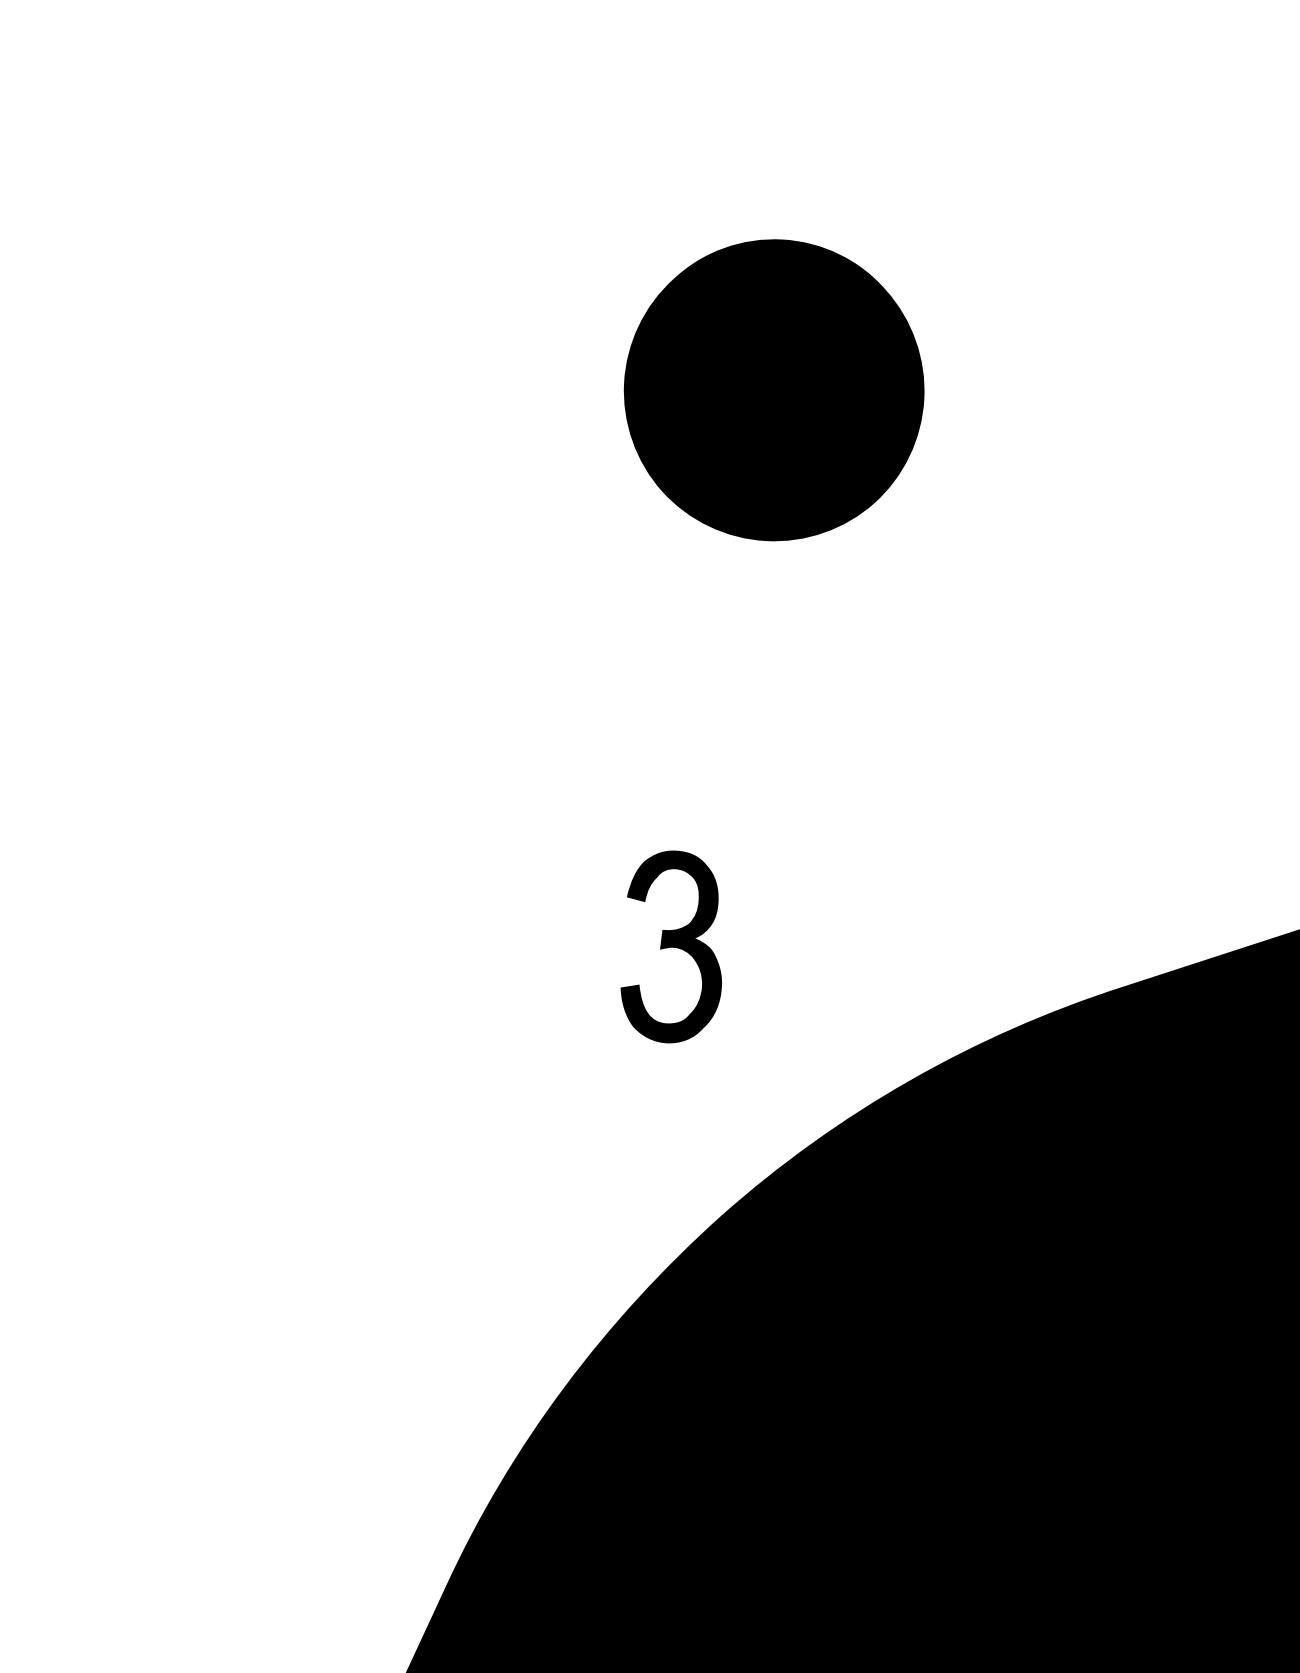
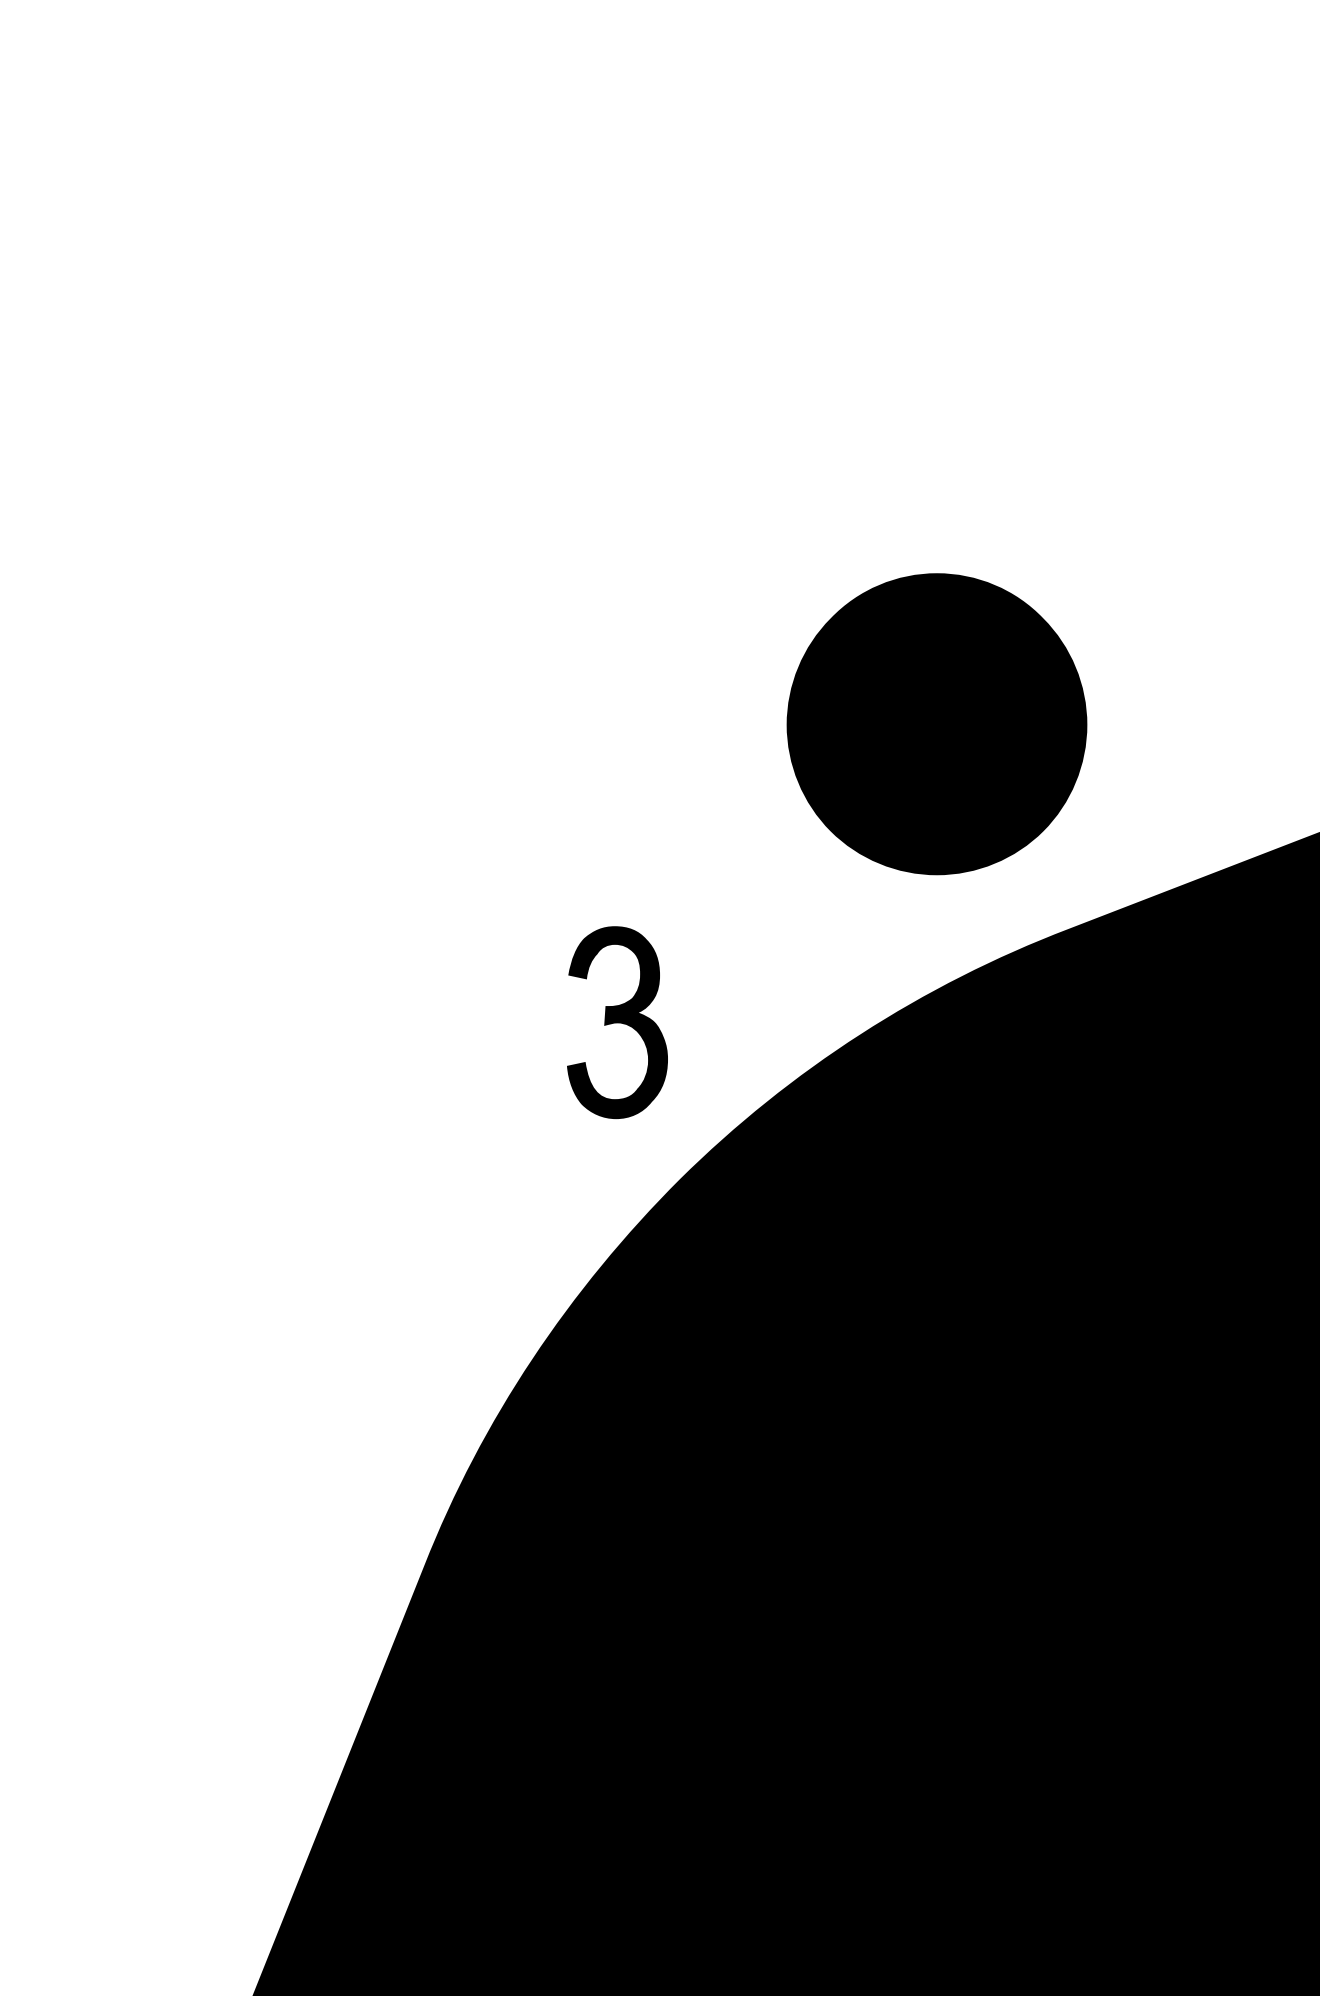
part: (773, 390) -> (936, 724), moved
part: (673, 946) -> (617, 1022), moved

